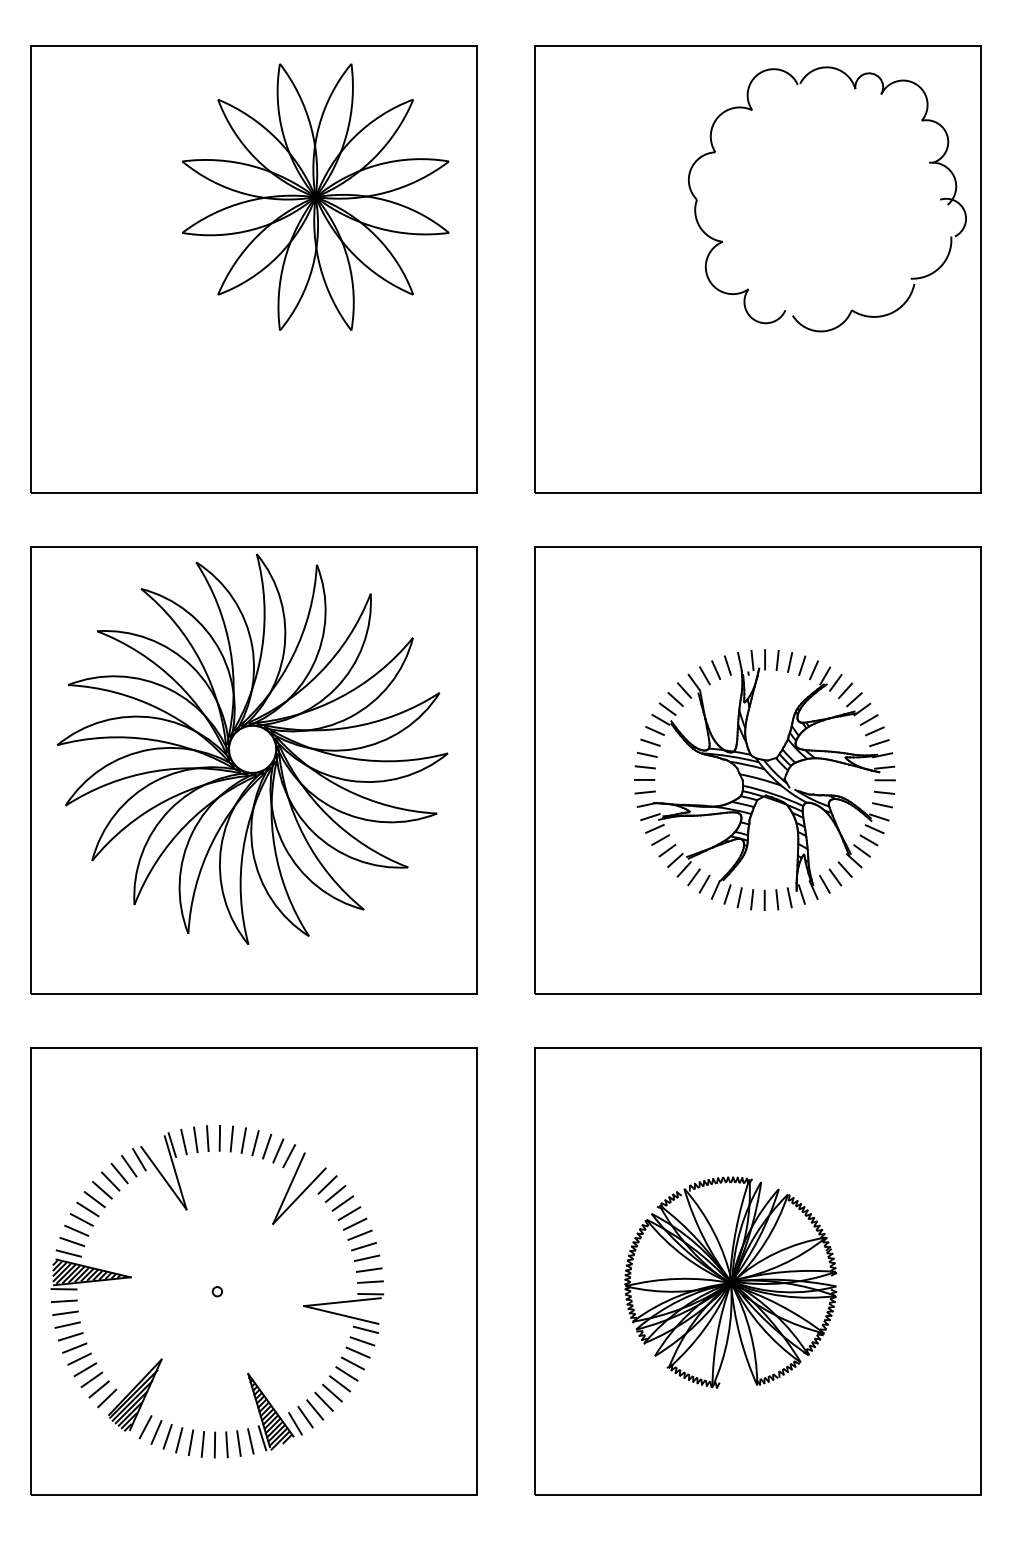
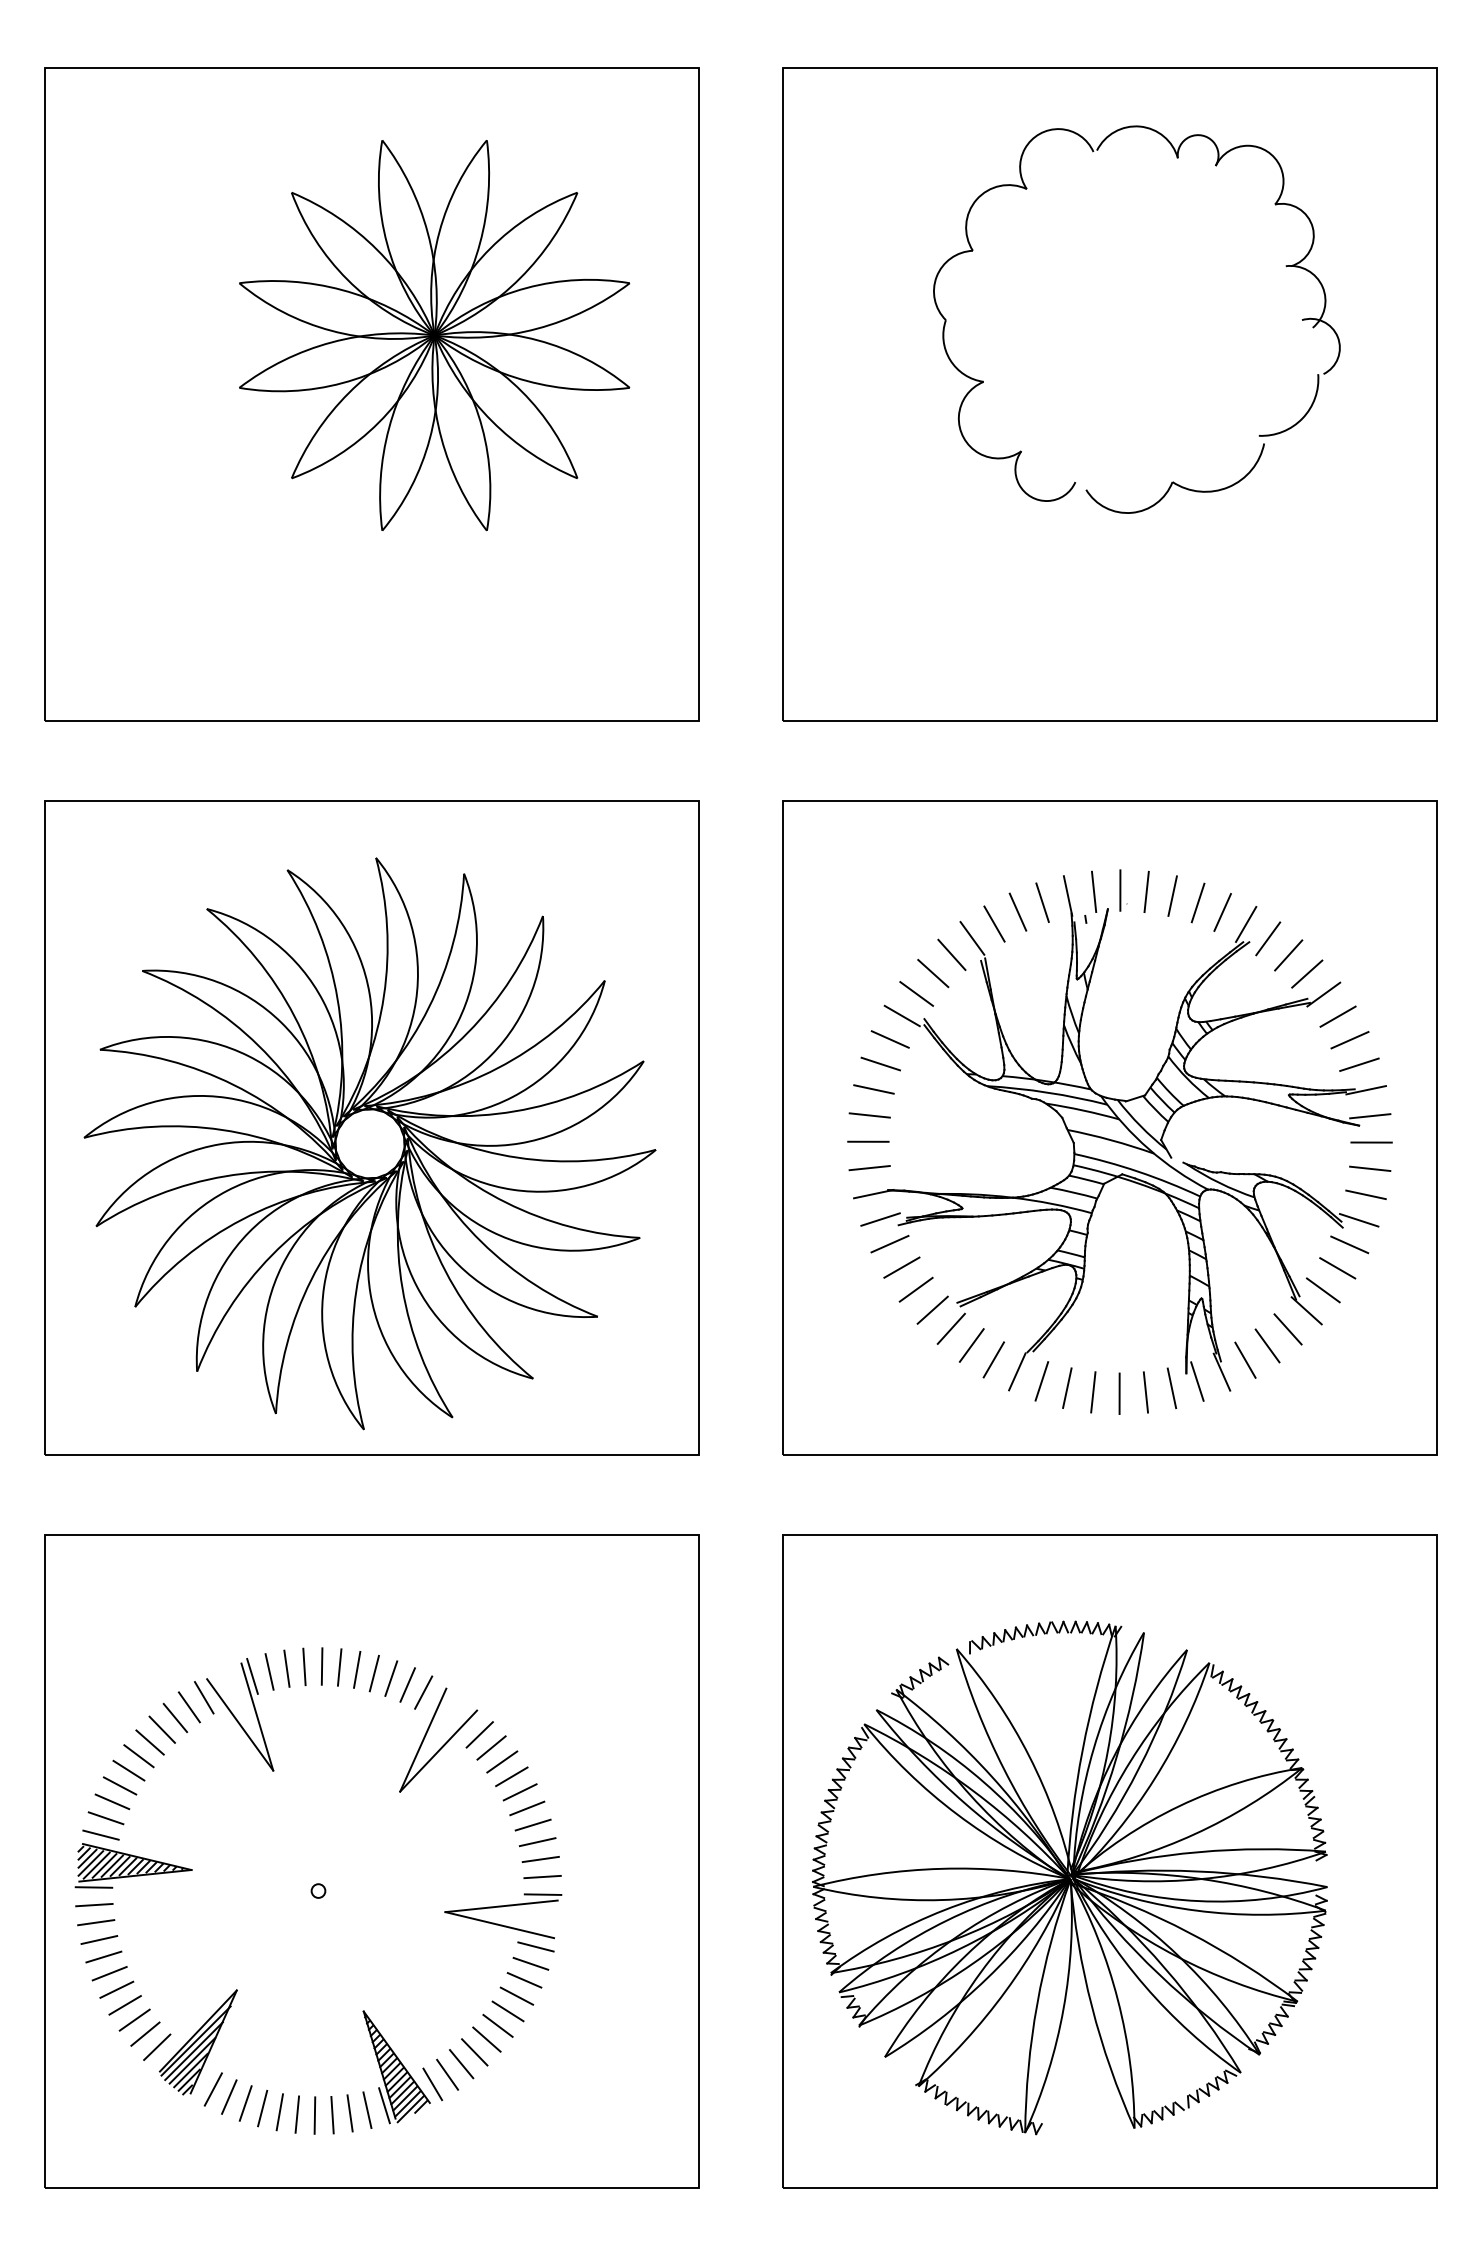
part: (929, 163) -> (1286, 267), moved
part: (315, 196) -> (434, 334), moved
part: (252, 748) -> (369, 1142), moved
part: (764, 779) -> (1119, 1141), size x1.43
part: (730, 1282) -> (1069, 1877), size x1.67

